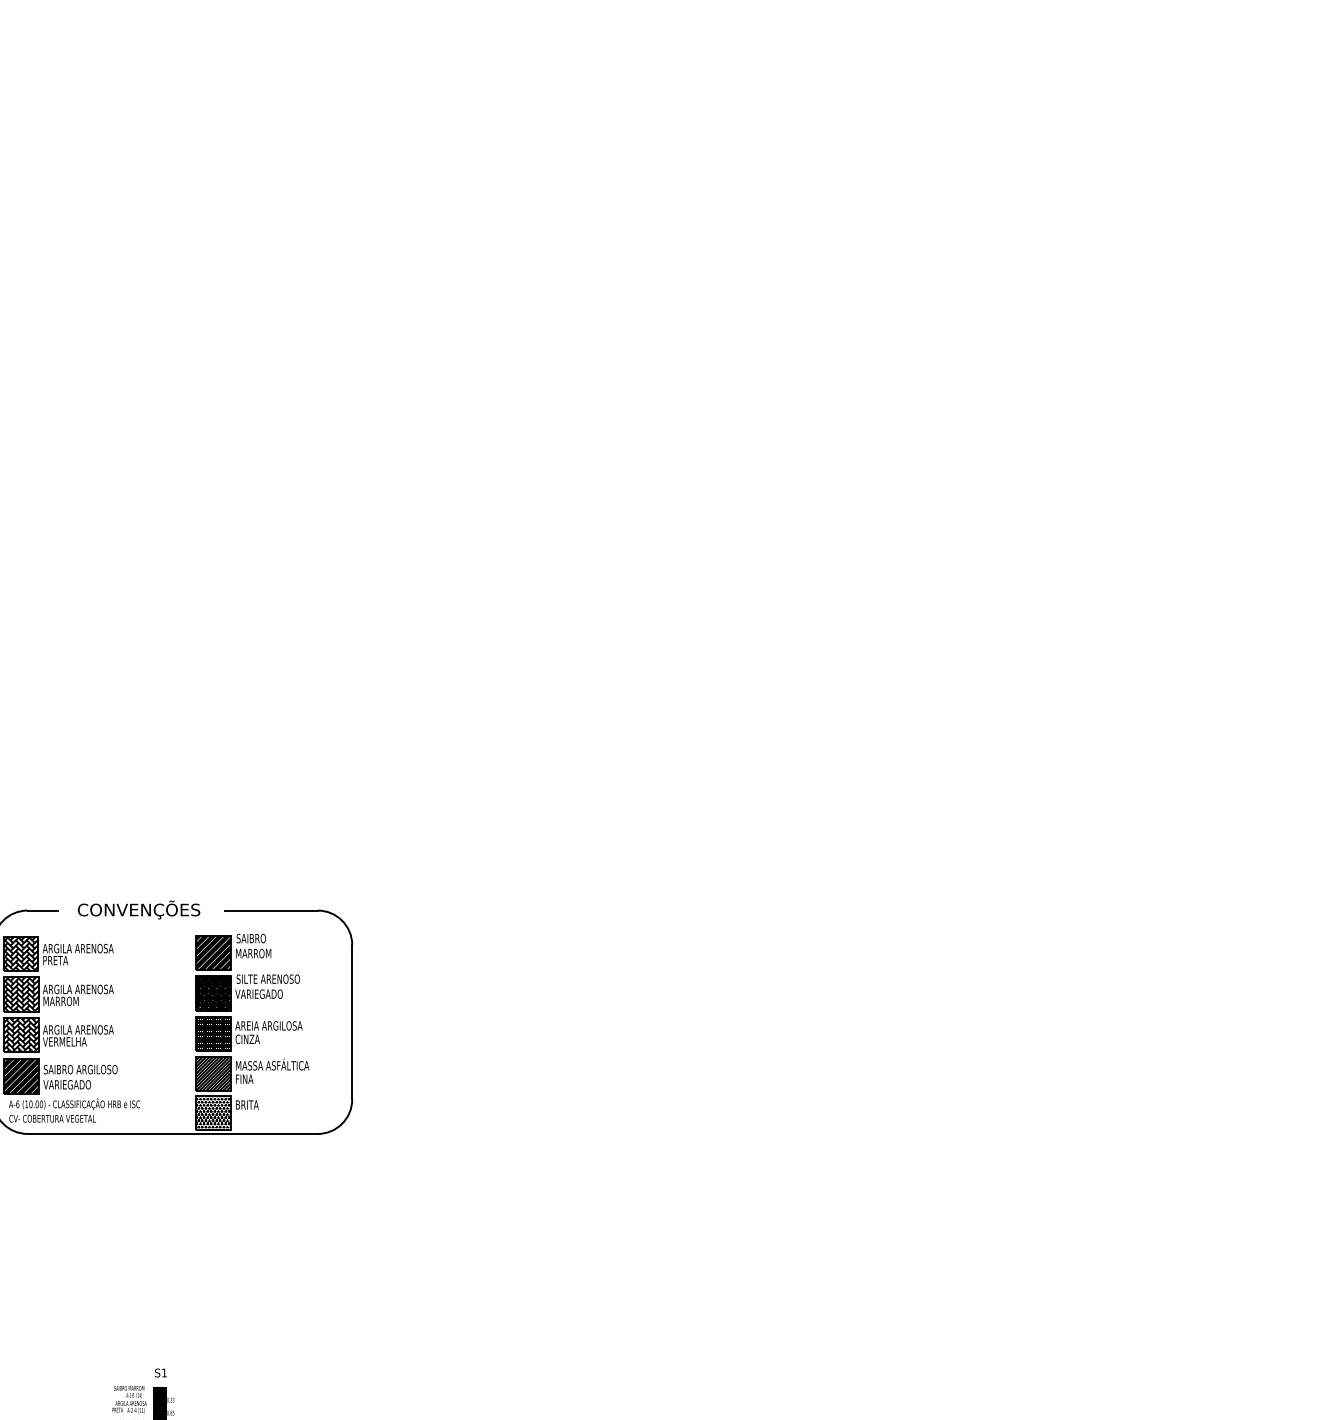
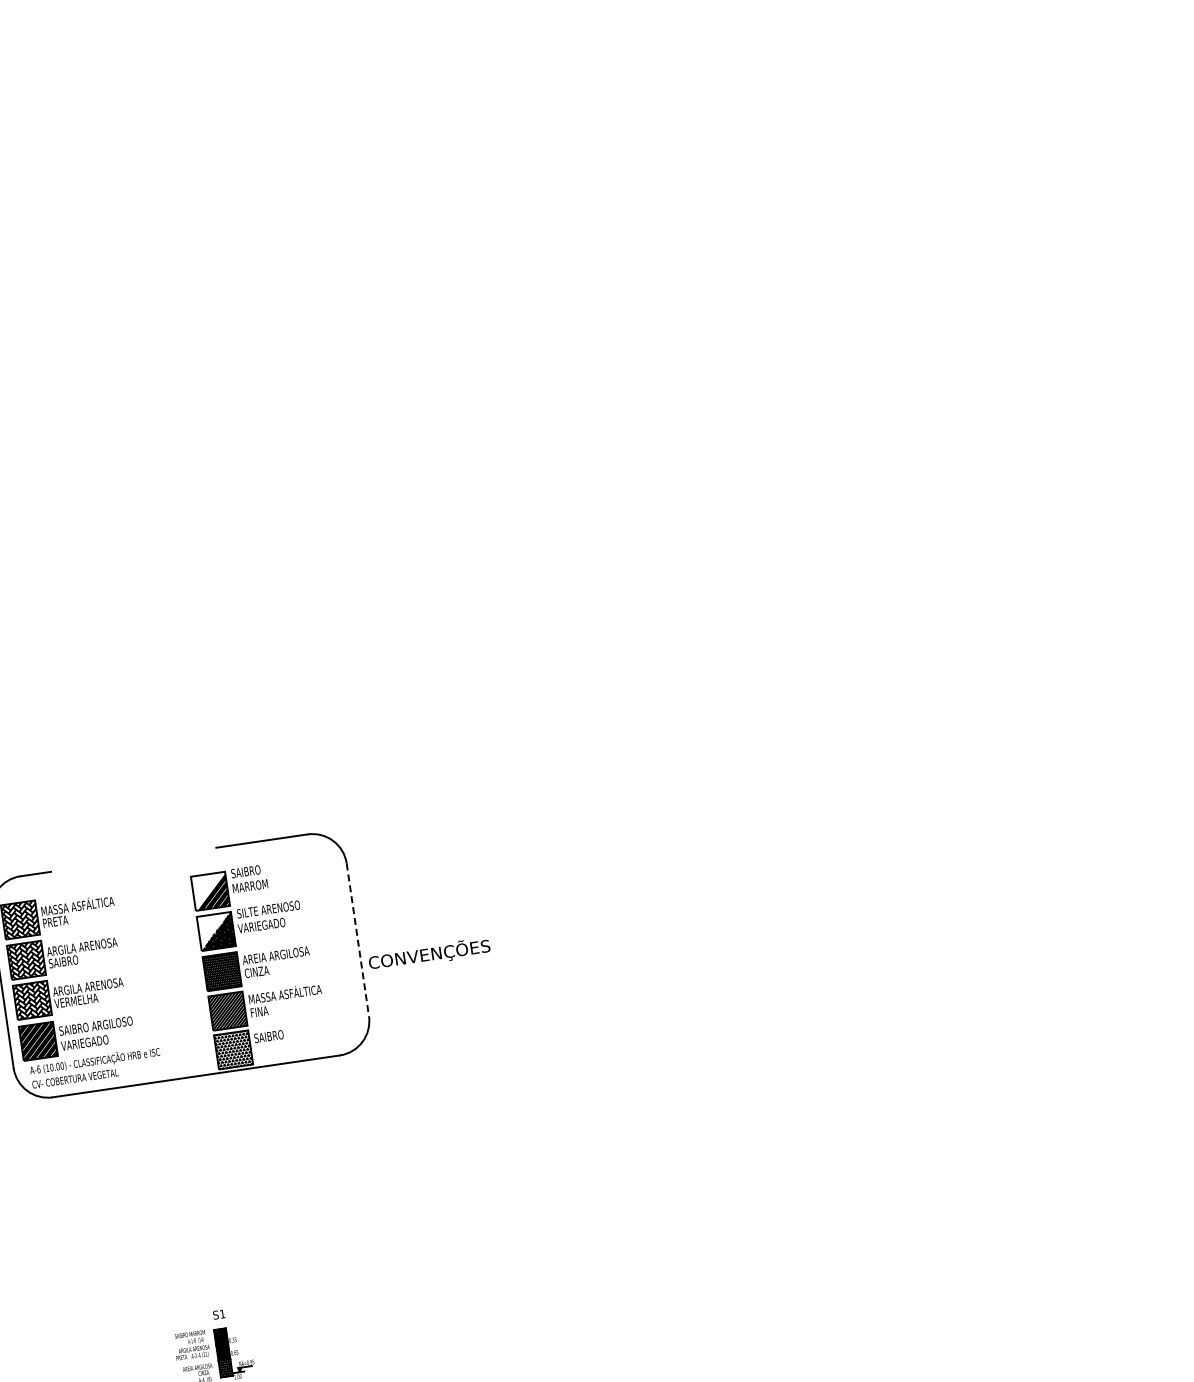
text: (139, 909) -> (429, 953), moved
text: (79, 947) -> (77, 905), ARGILA ARENOSA -> MASSA ASFÁLTICA
hatch: (213, 952) -> (210, 890), removed
hatch: (213, 992) -> (216, 930), removed
text: (60, 1001) -> (66, 961), MARROM -> SAIBRO
line: (352, 1022) -> (358, 940), solid -> dashed
text: (249, 1104) -> (268, 1036), BRITA -> SAIBRO

